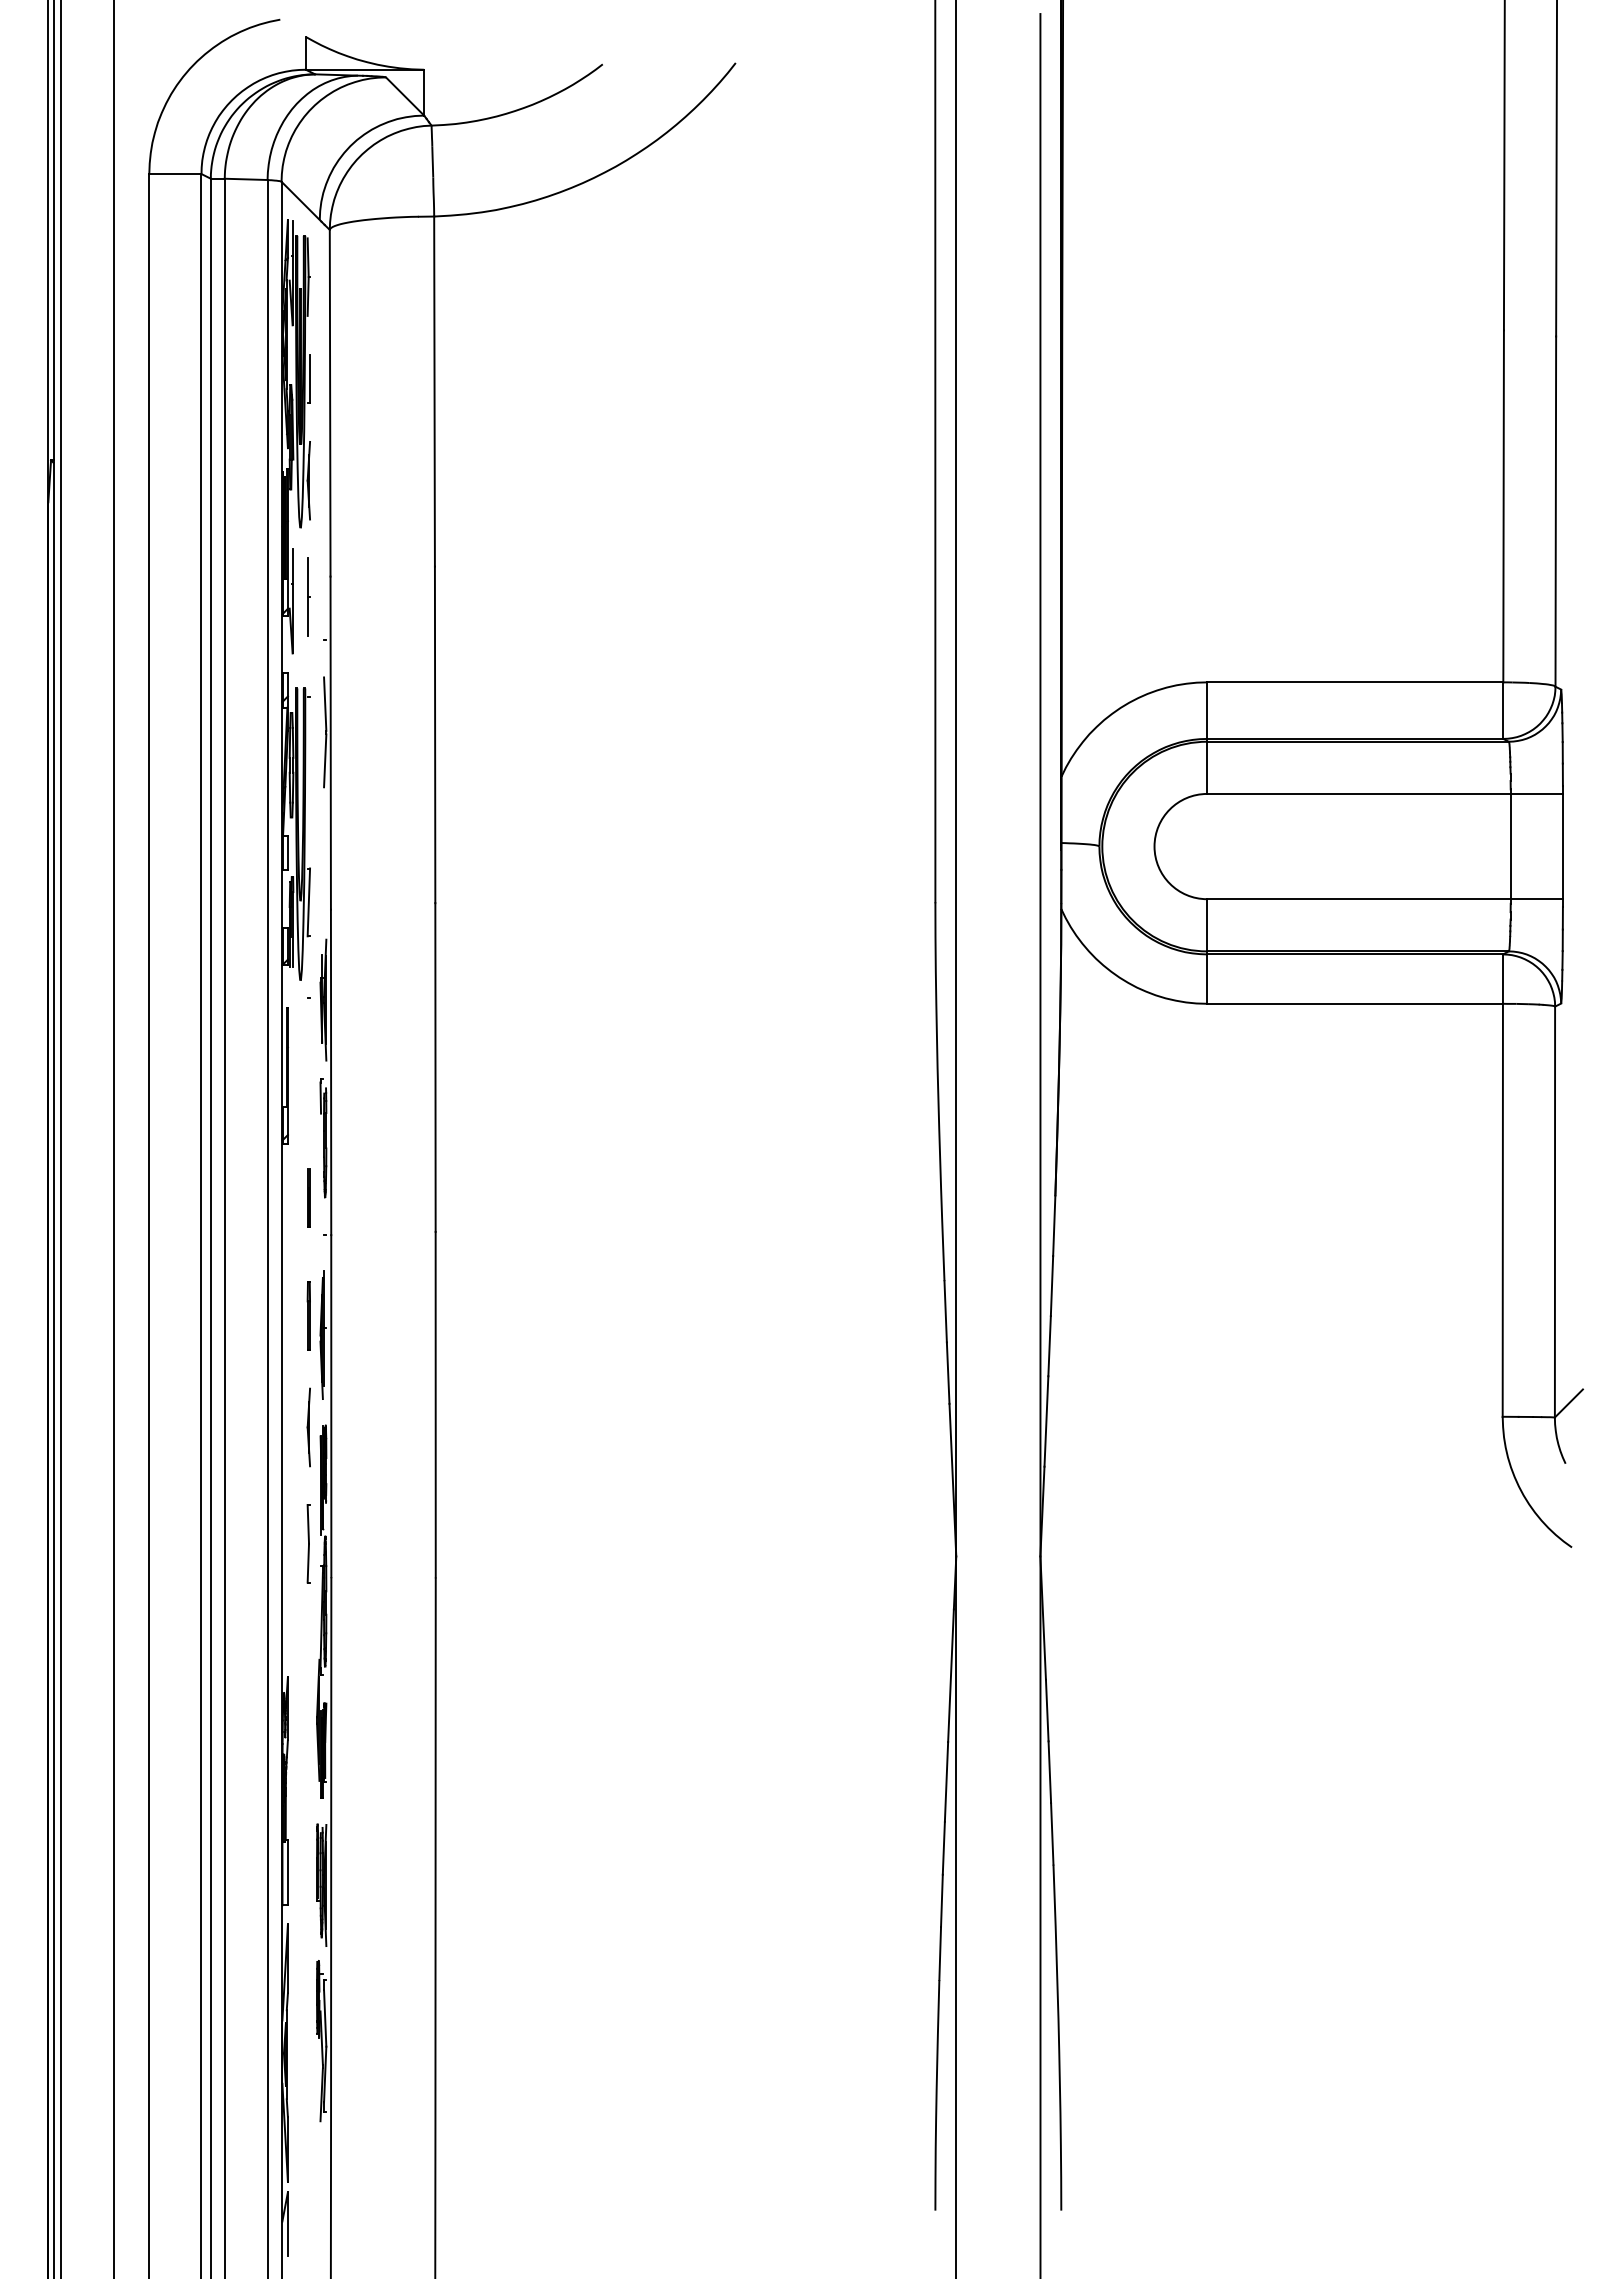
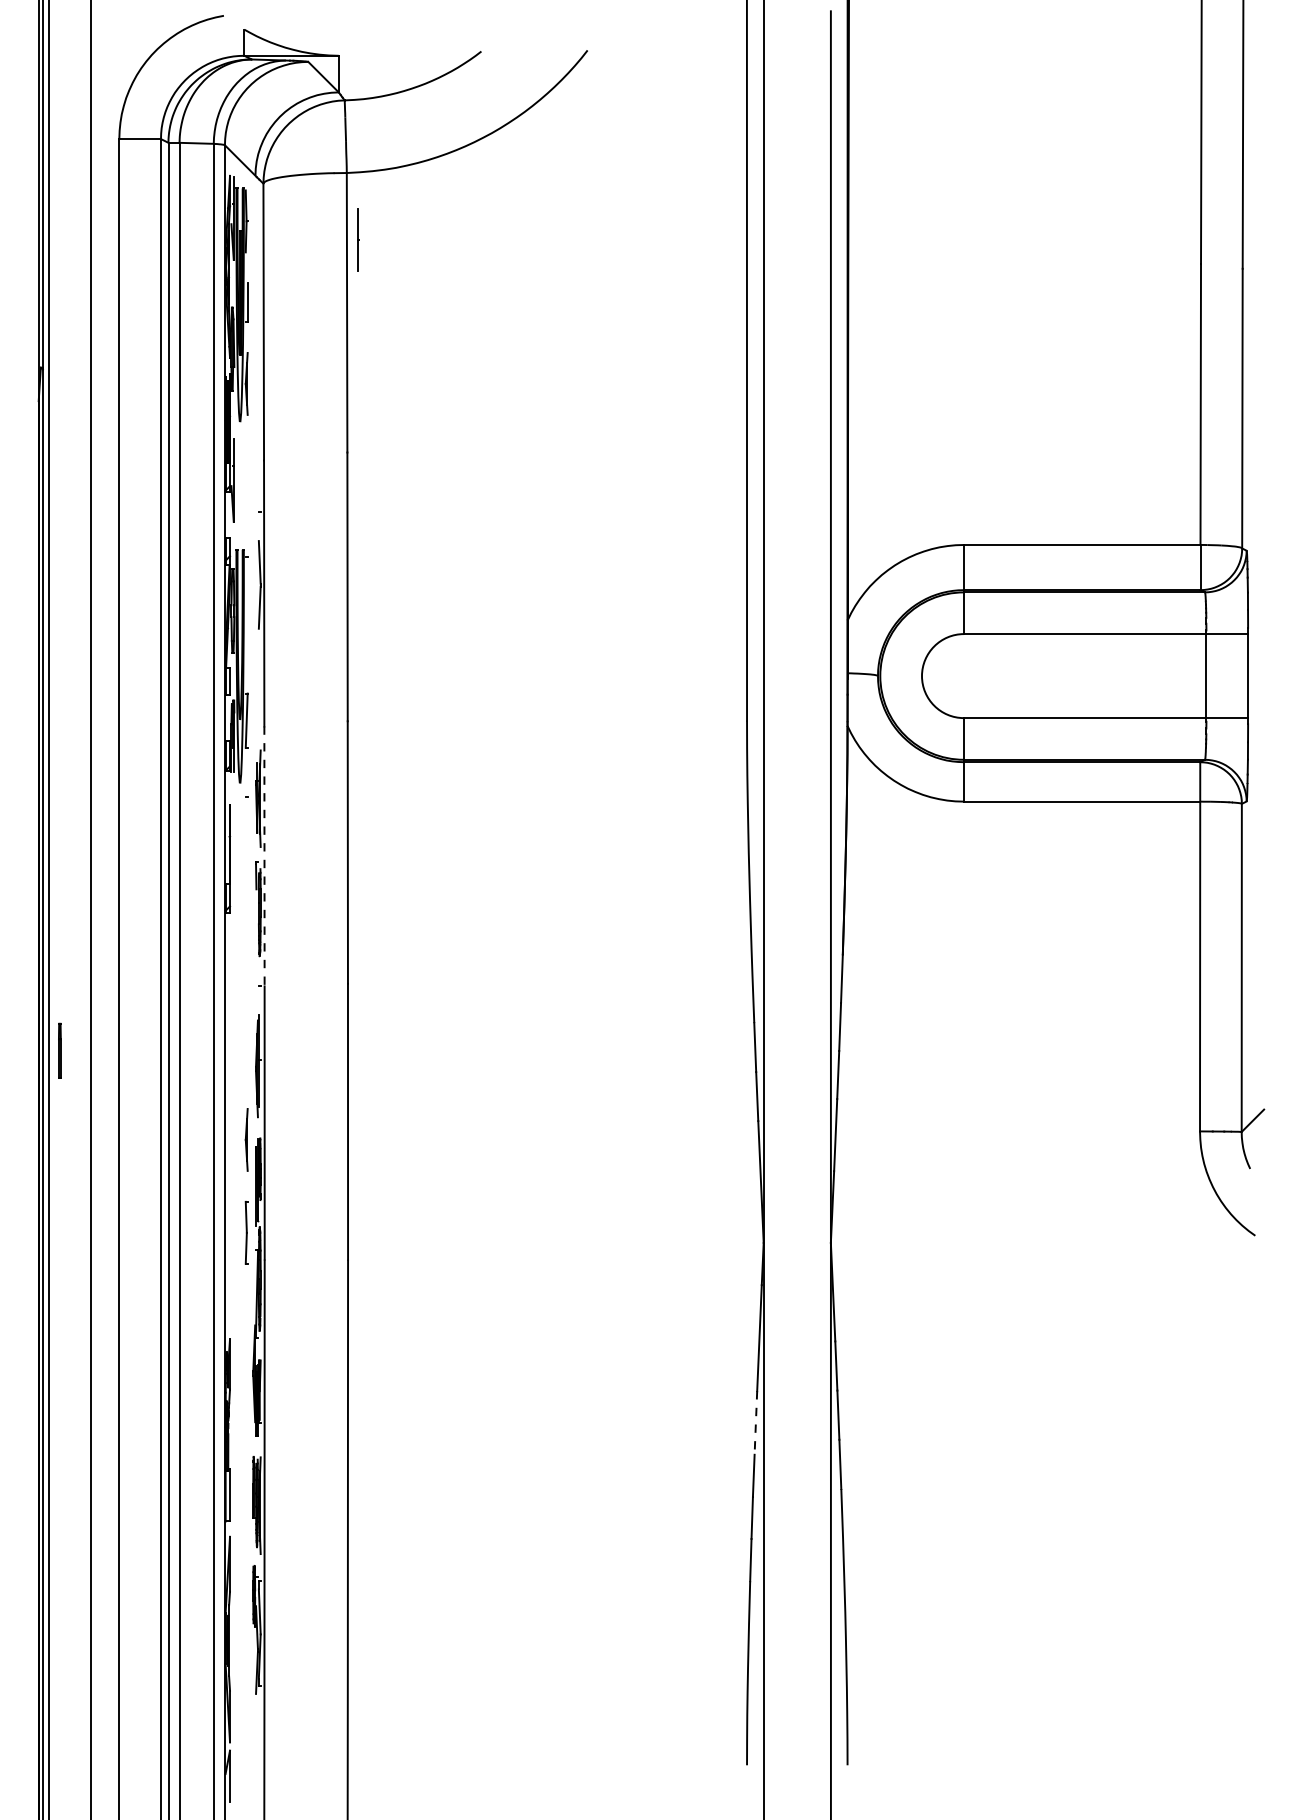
part: (308, 596) -> (358, 239), moved
line: (331, 1072) -> (264, 856), solid -> dashed
line: (308, 1197) -> (246, 956), removed
line: (308, 1315) -> (59, 1050), moved
line: (946, 1781) -> (755, 1422), solid -> dashed

